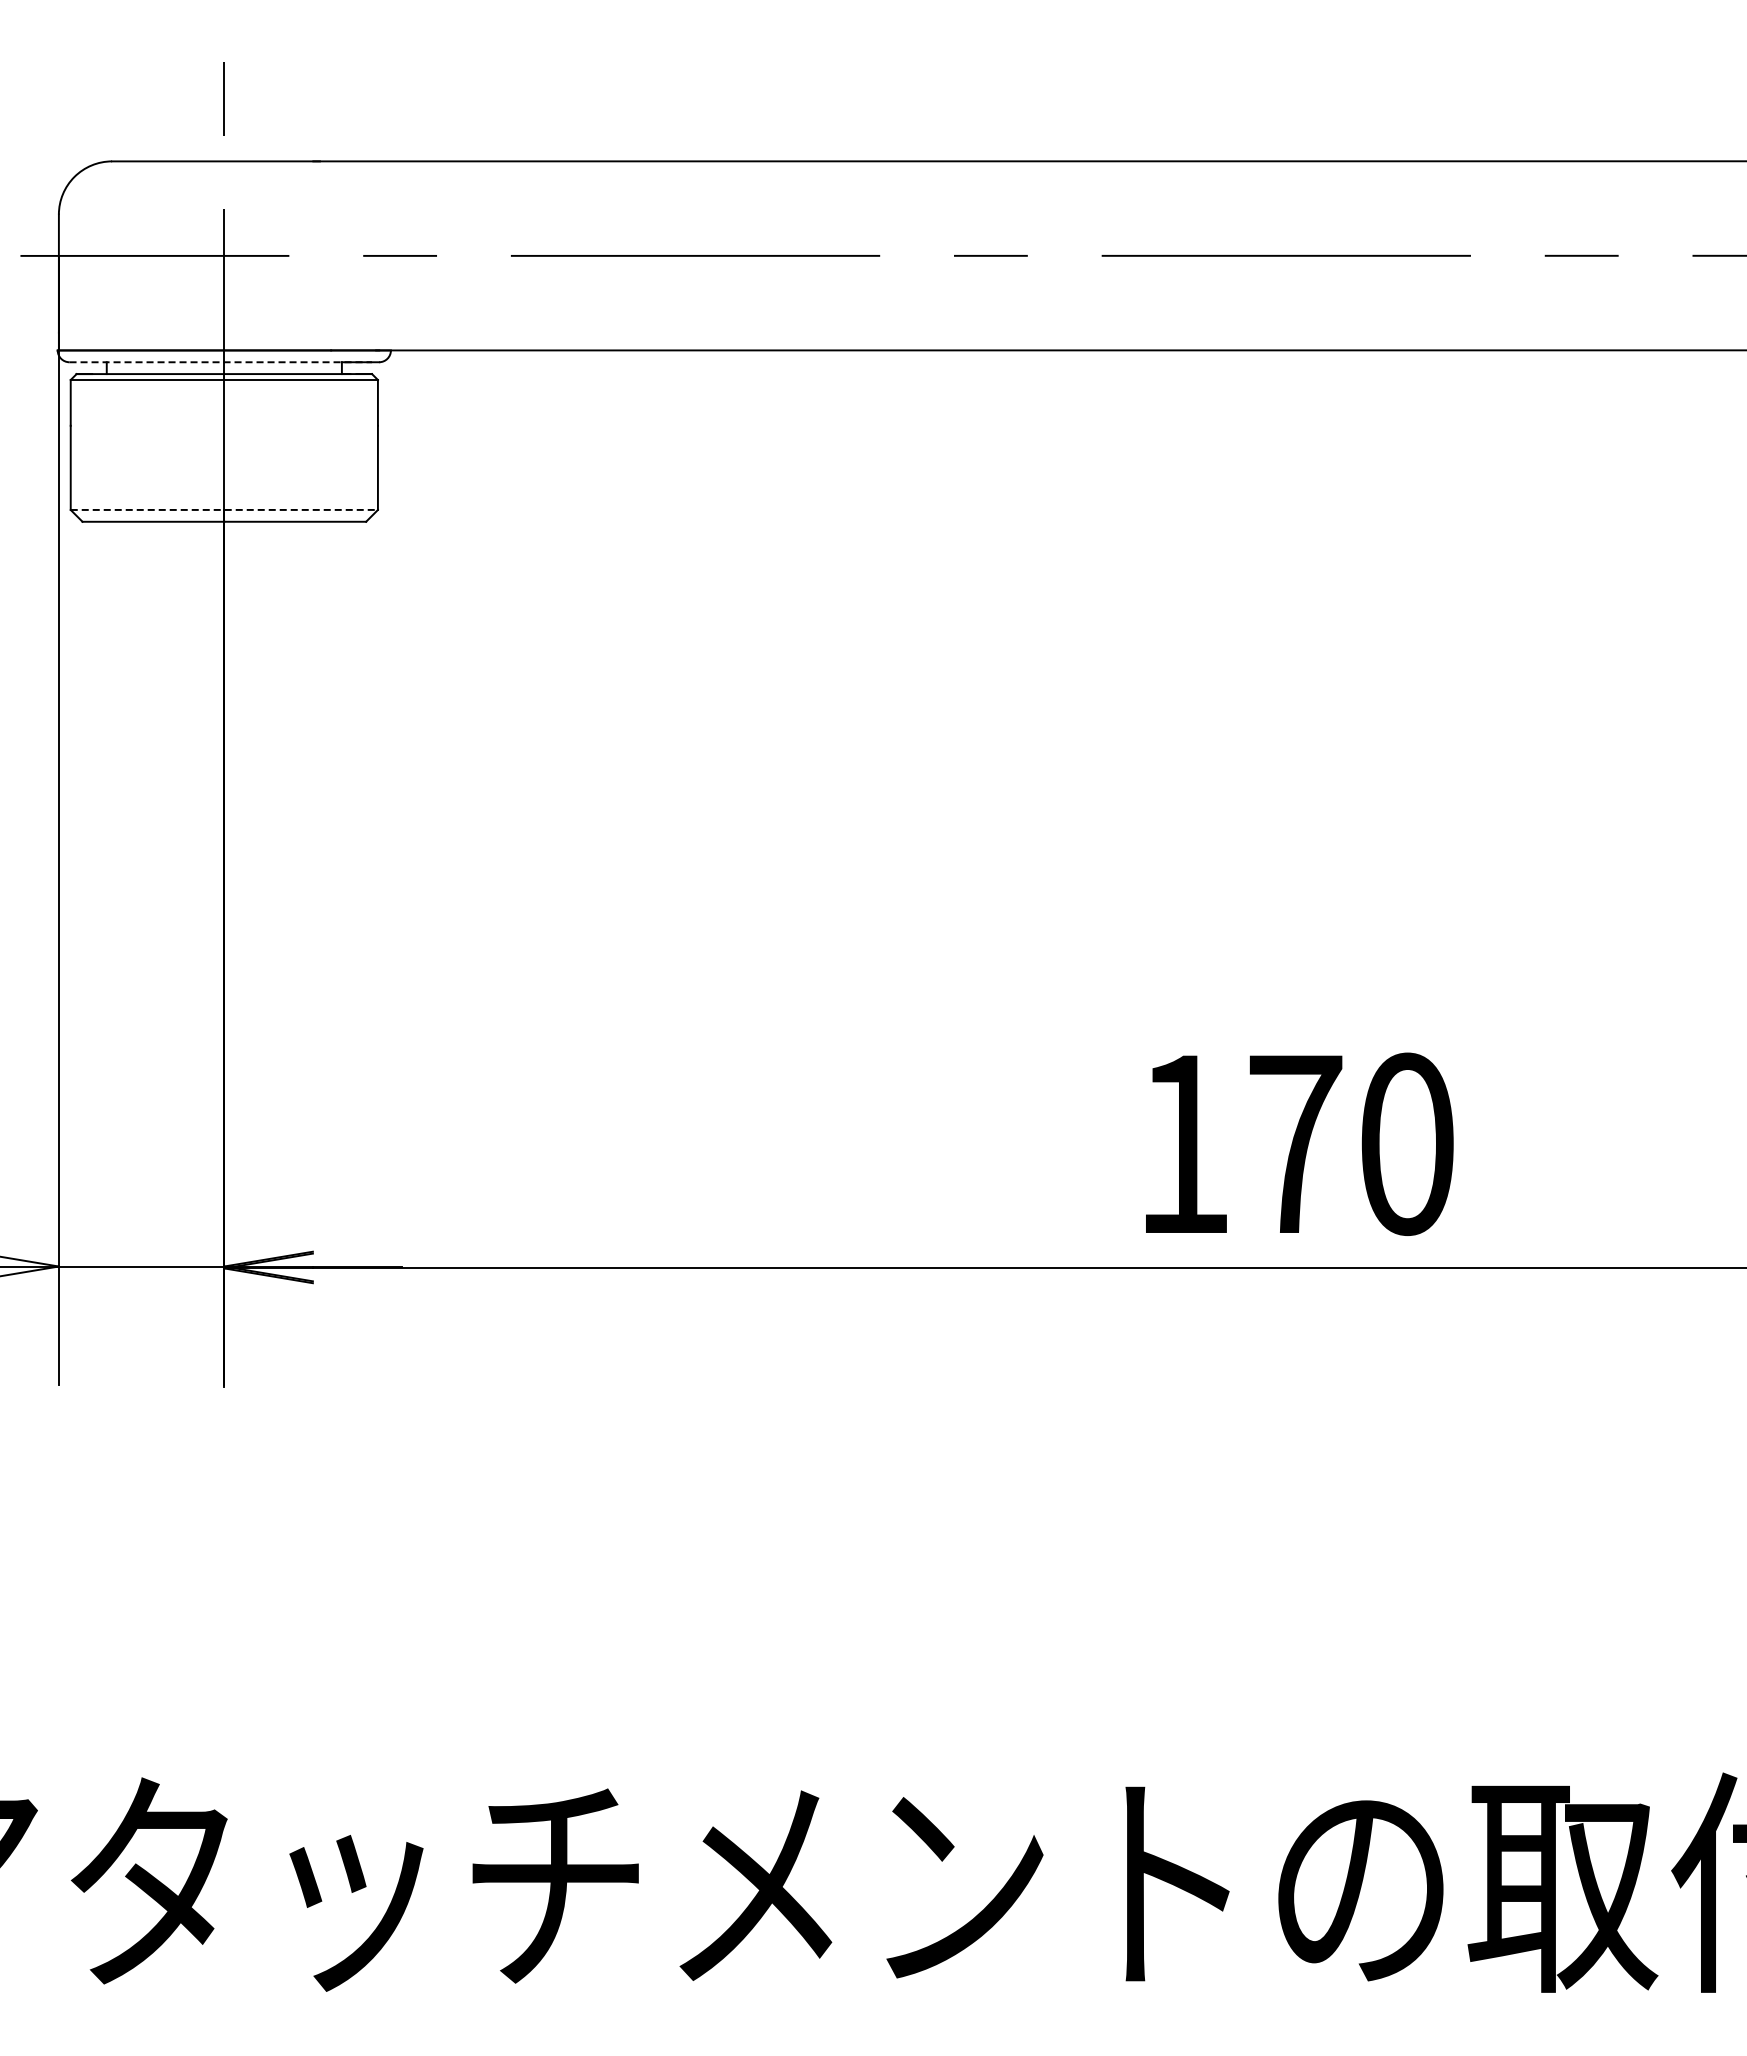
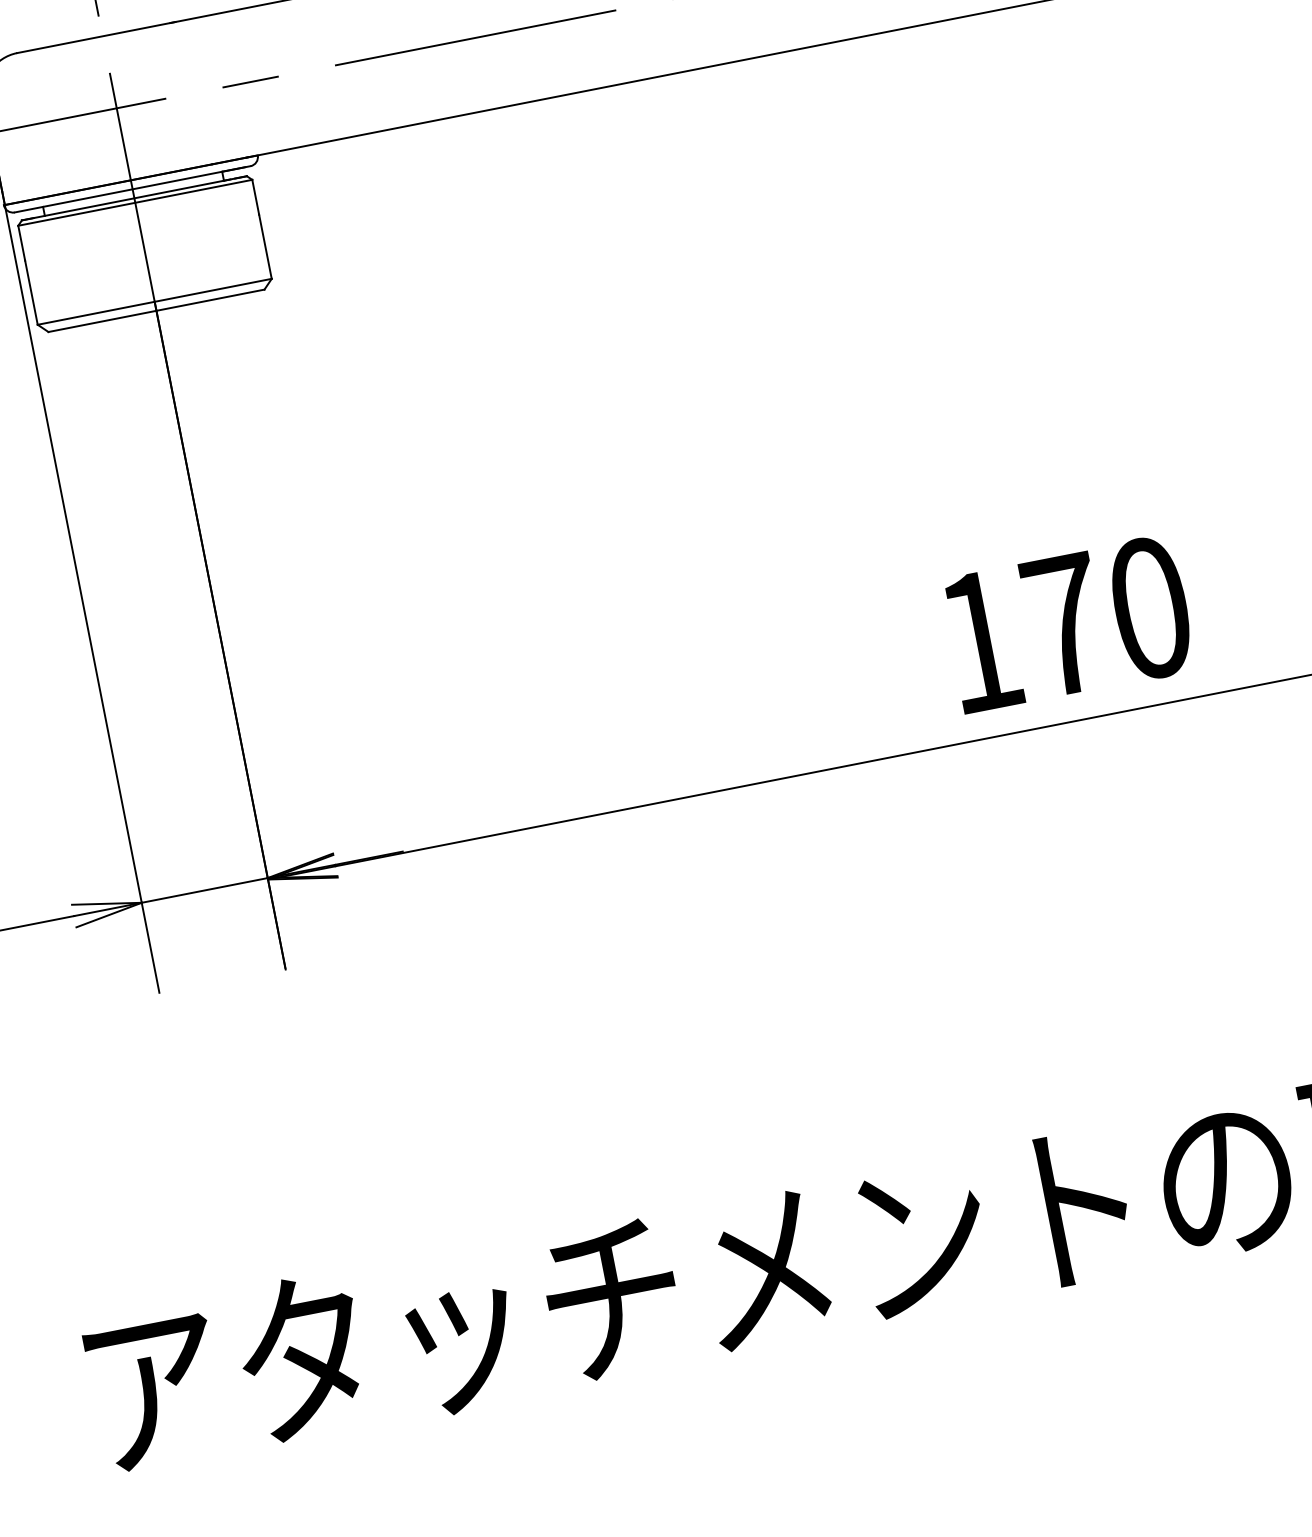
line: (221, 362) -> (130, 189), dashed -> solid
line: (224, 509) -> (154, 301), dashed -> solid

